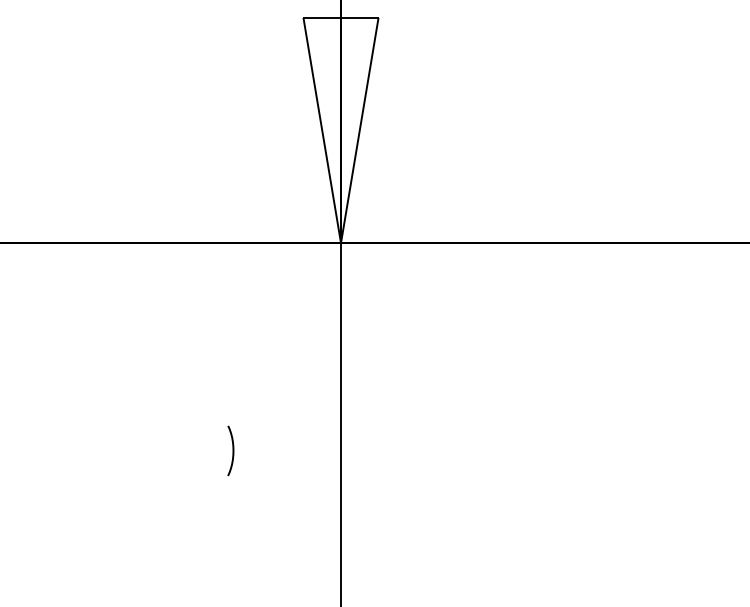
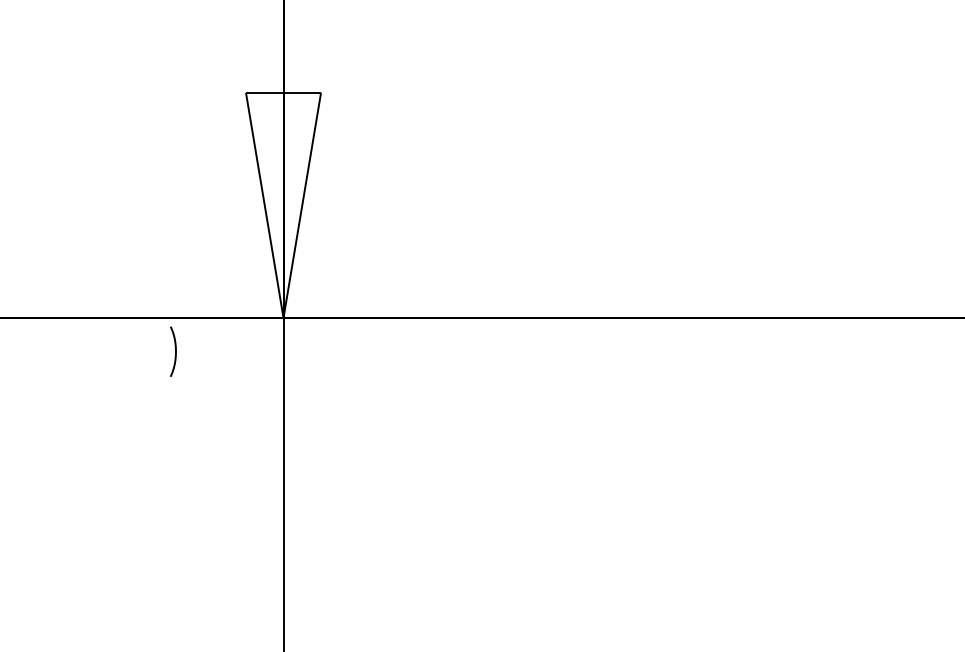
curve: (232, 450) -> (175, 351), moved

